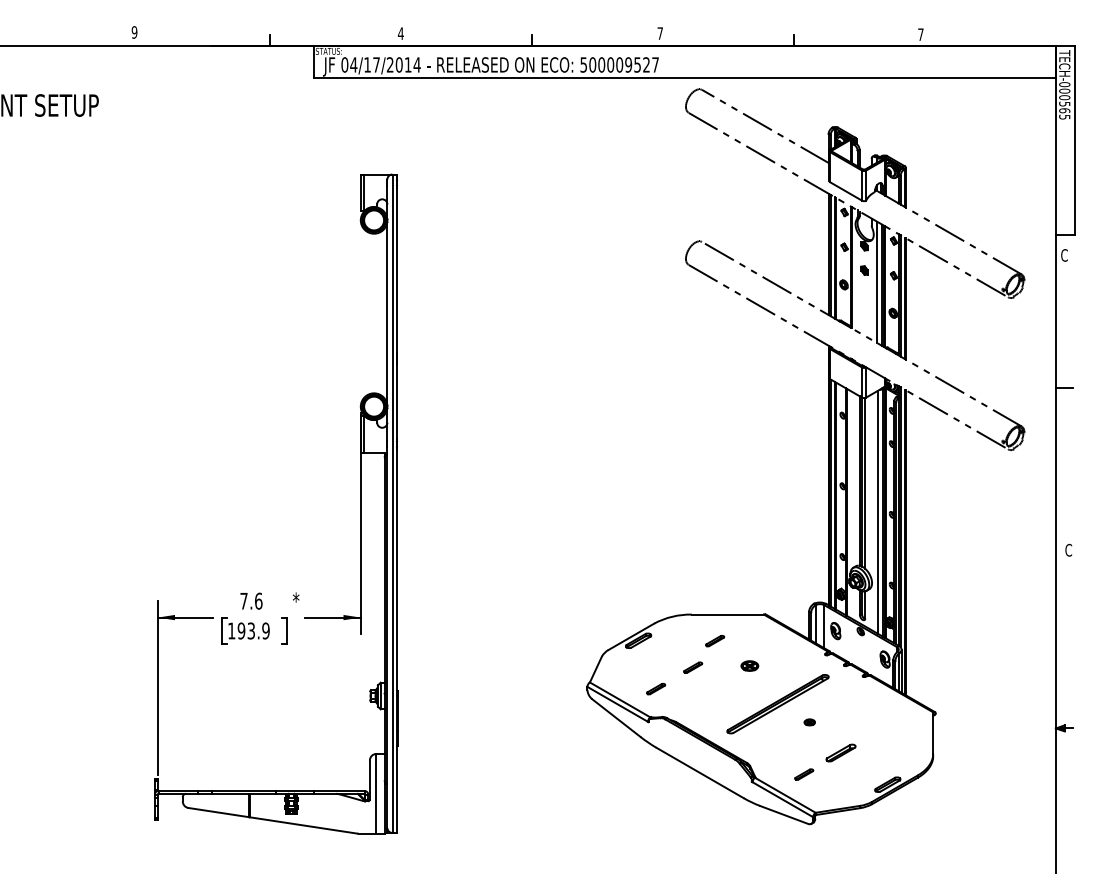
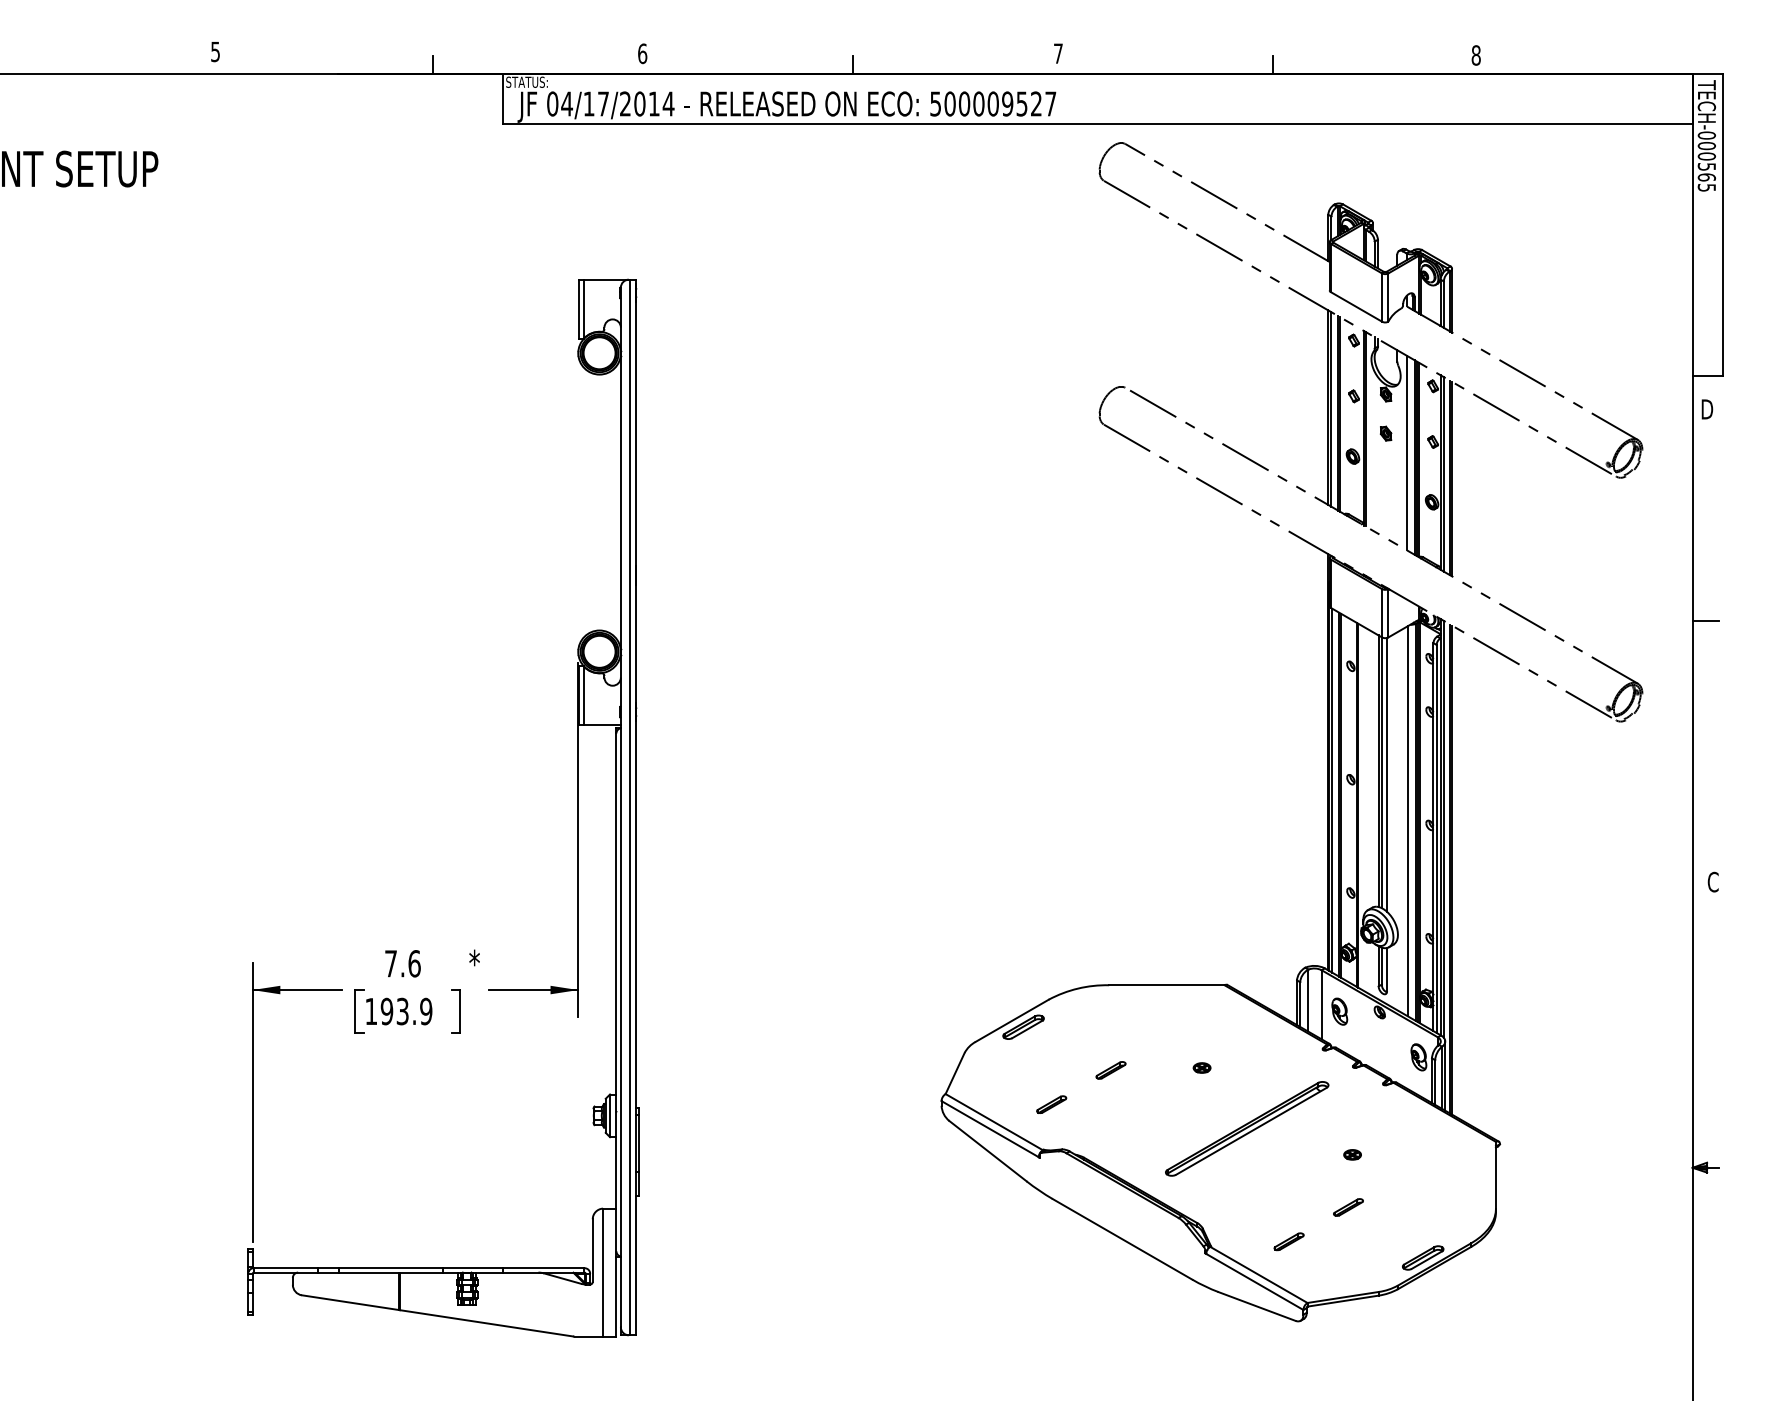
text: (134, 32) -> (215, 51), 9 -> 5
text: (400, 33) -> (641, 53), 4 -> 6
text: (920, 34) -> (1475, 55), 7 -> 8
text: (1064, 255) -> (1706, 409), C -> D
part: (714, 641) -> (1145, 1028), removed
part: (749, 666) -> (1201, 1068), size x0.62
part: (809, 722) -> (1352, 1155), moved
part: (841, 753) -> (1348, 1207), size x0.62

